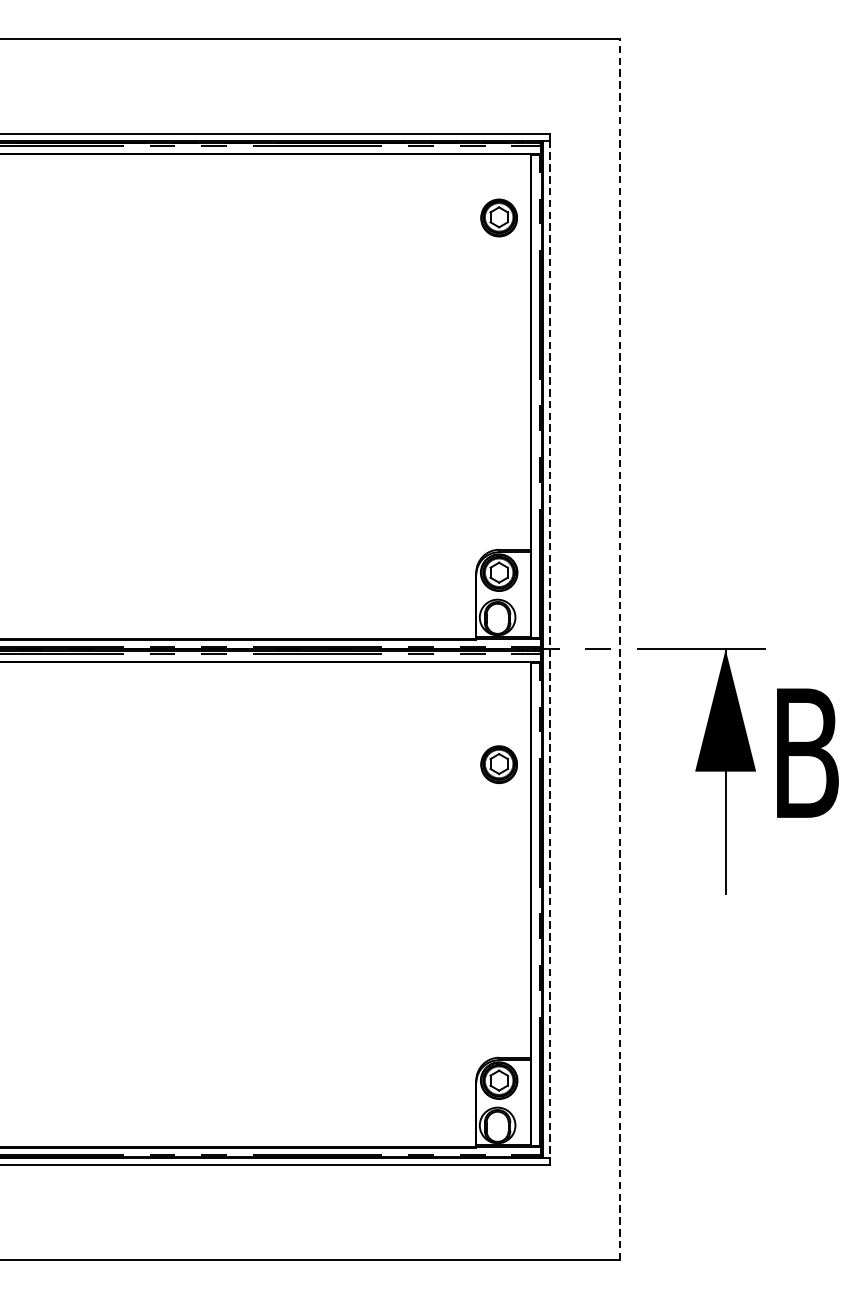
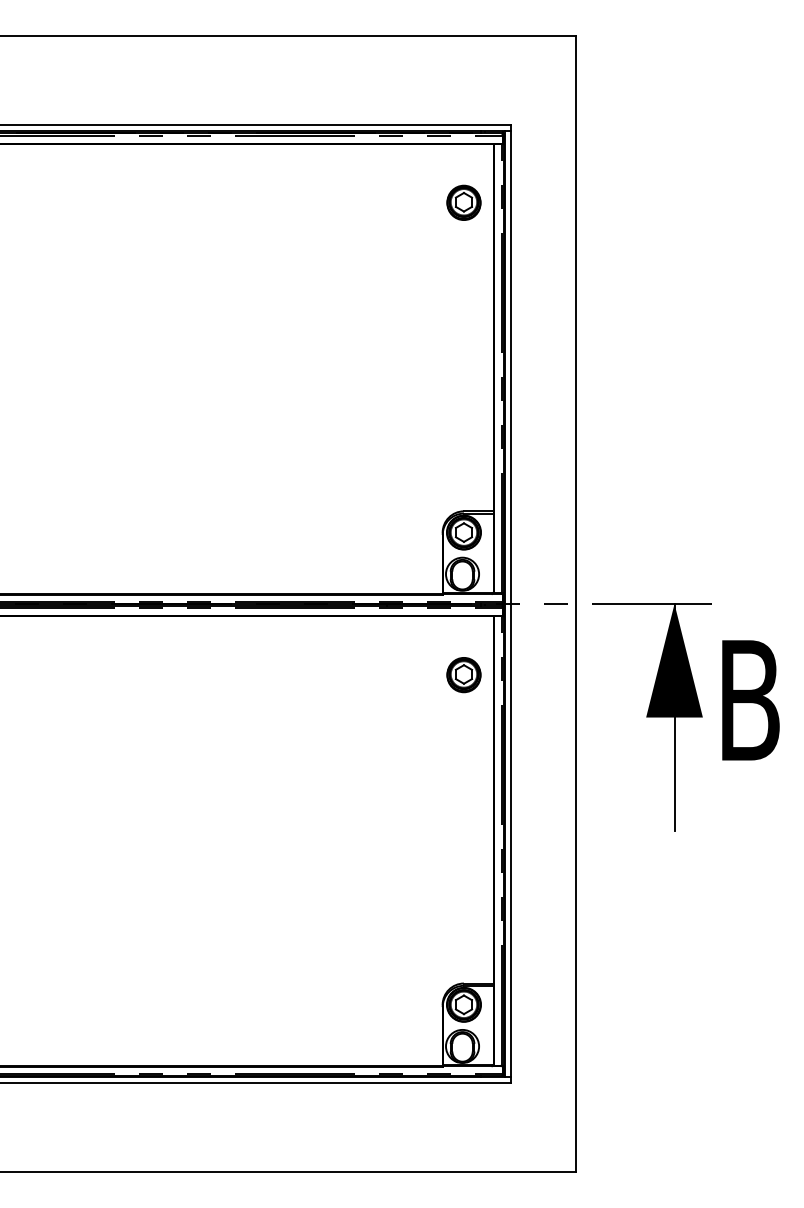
line: (620, 648) -> (576, 603), dashed -> solid
line: (549, 650) -> (510, 604), dashed -> solid
part: (498, 765) -> (463, 675), moved

